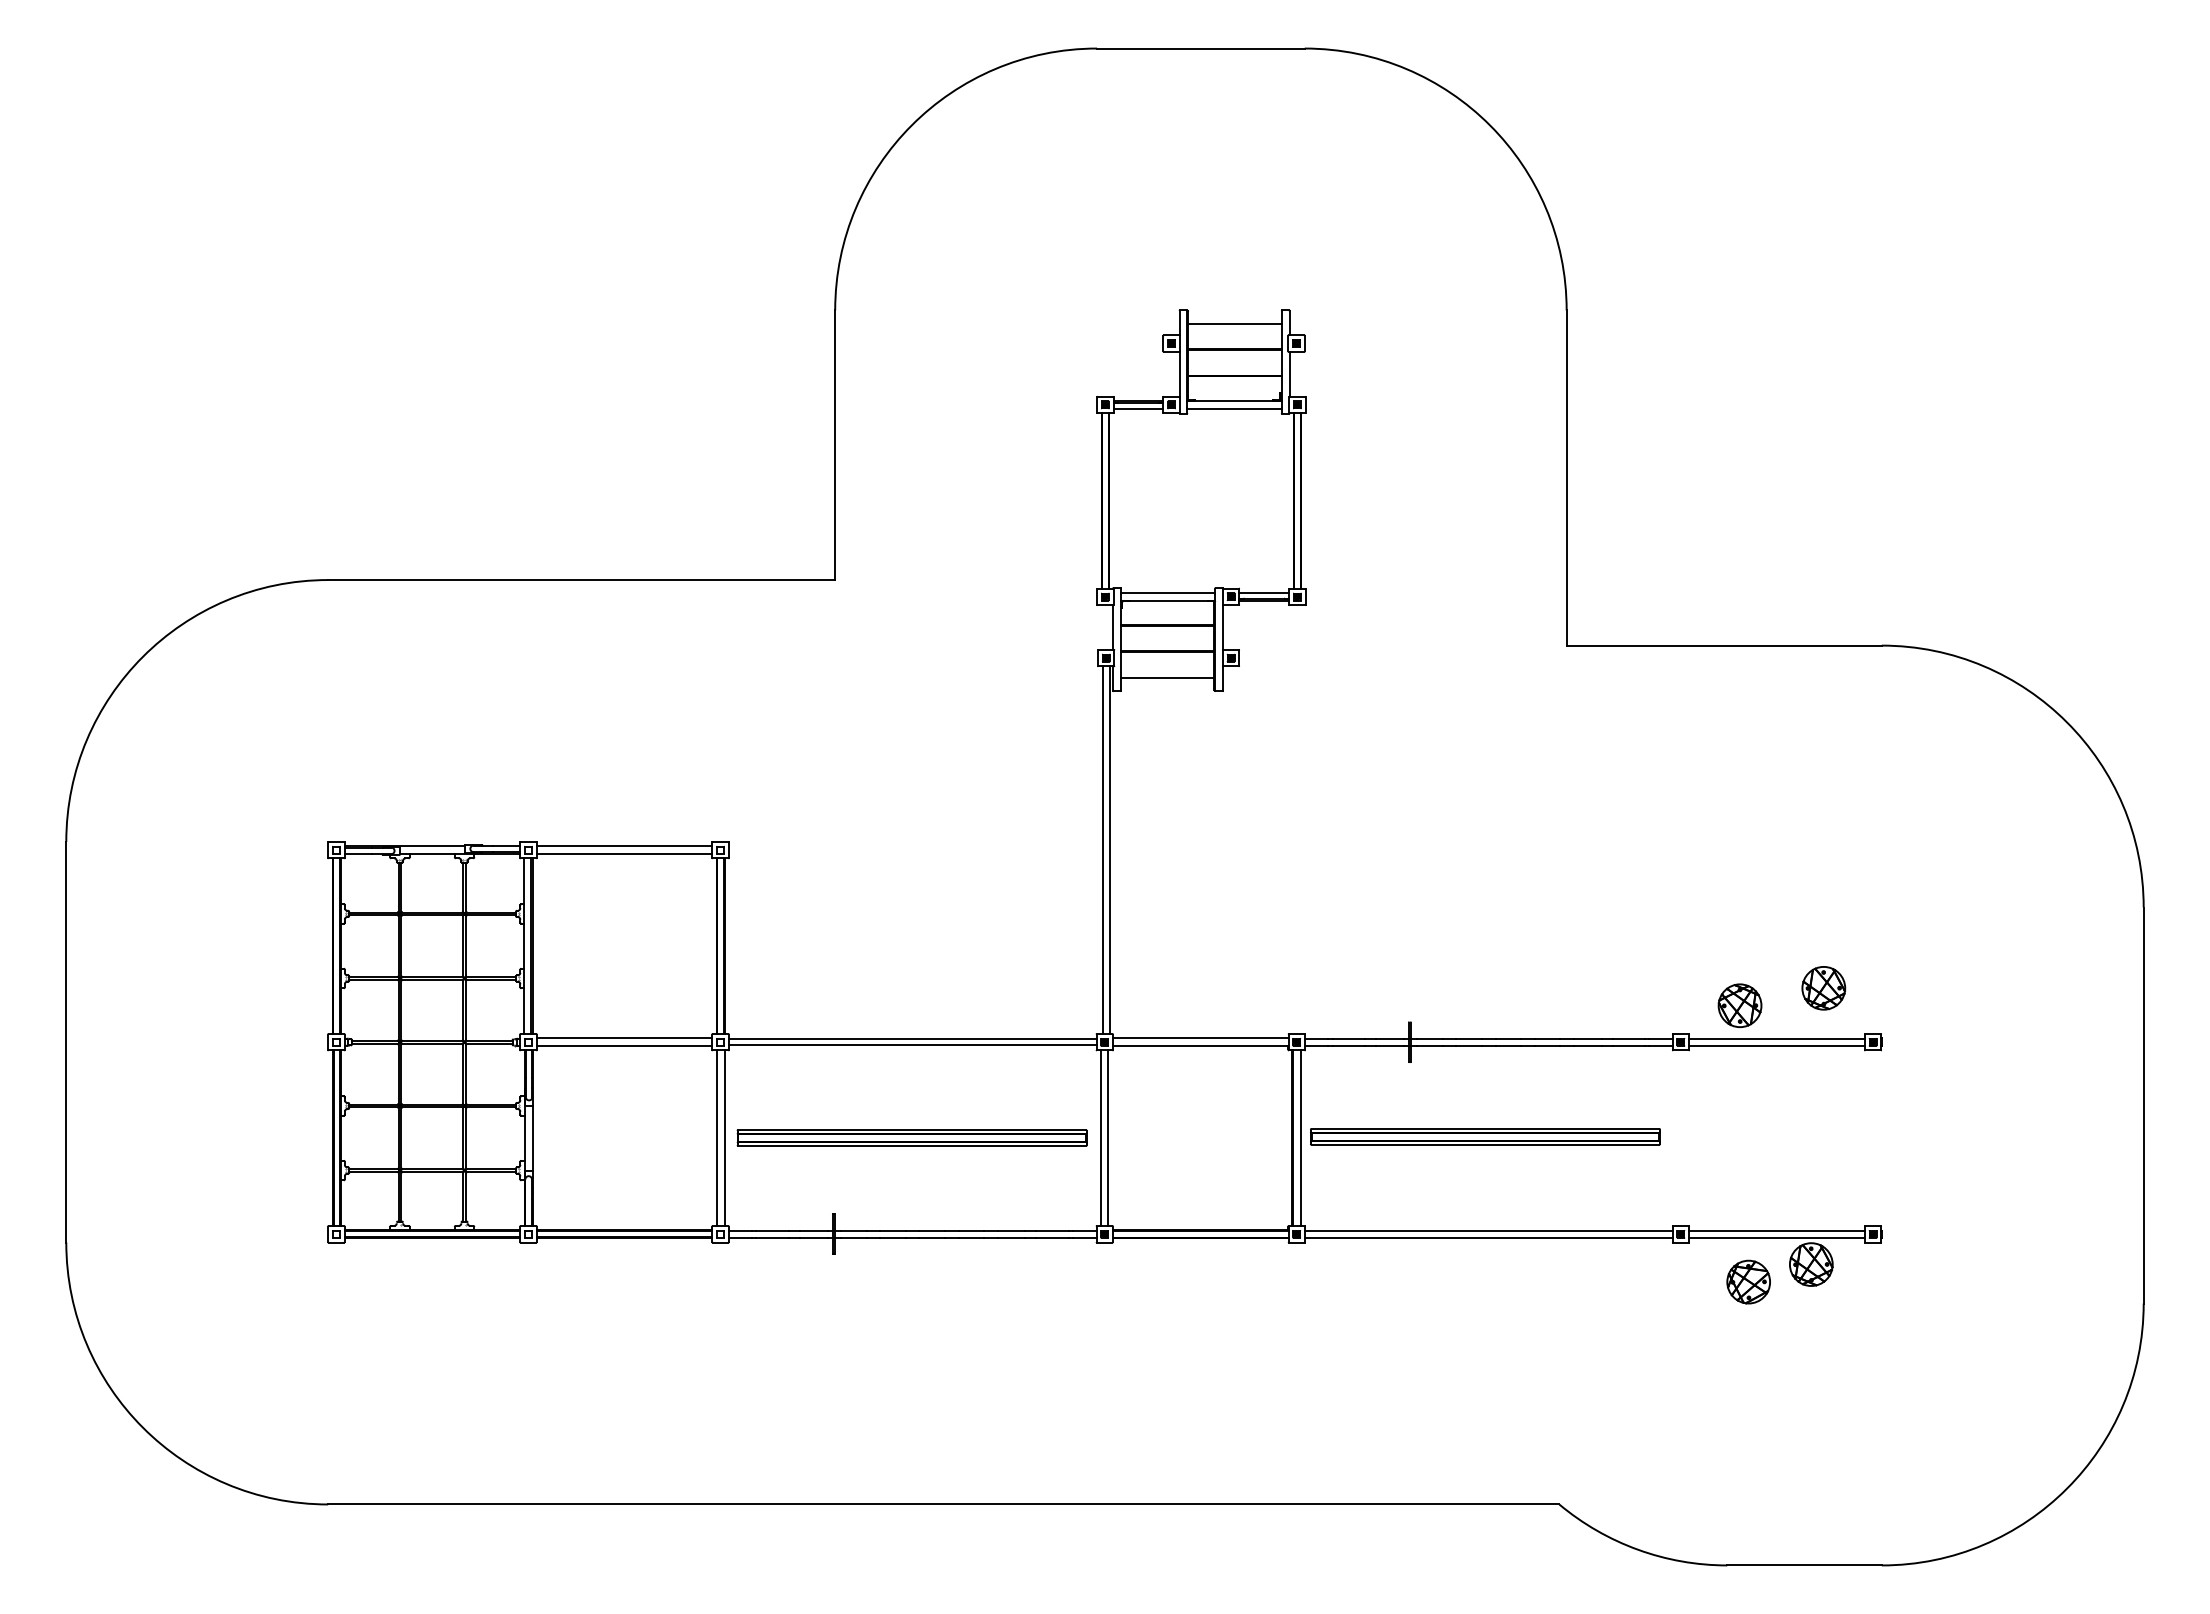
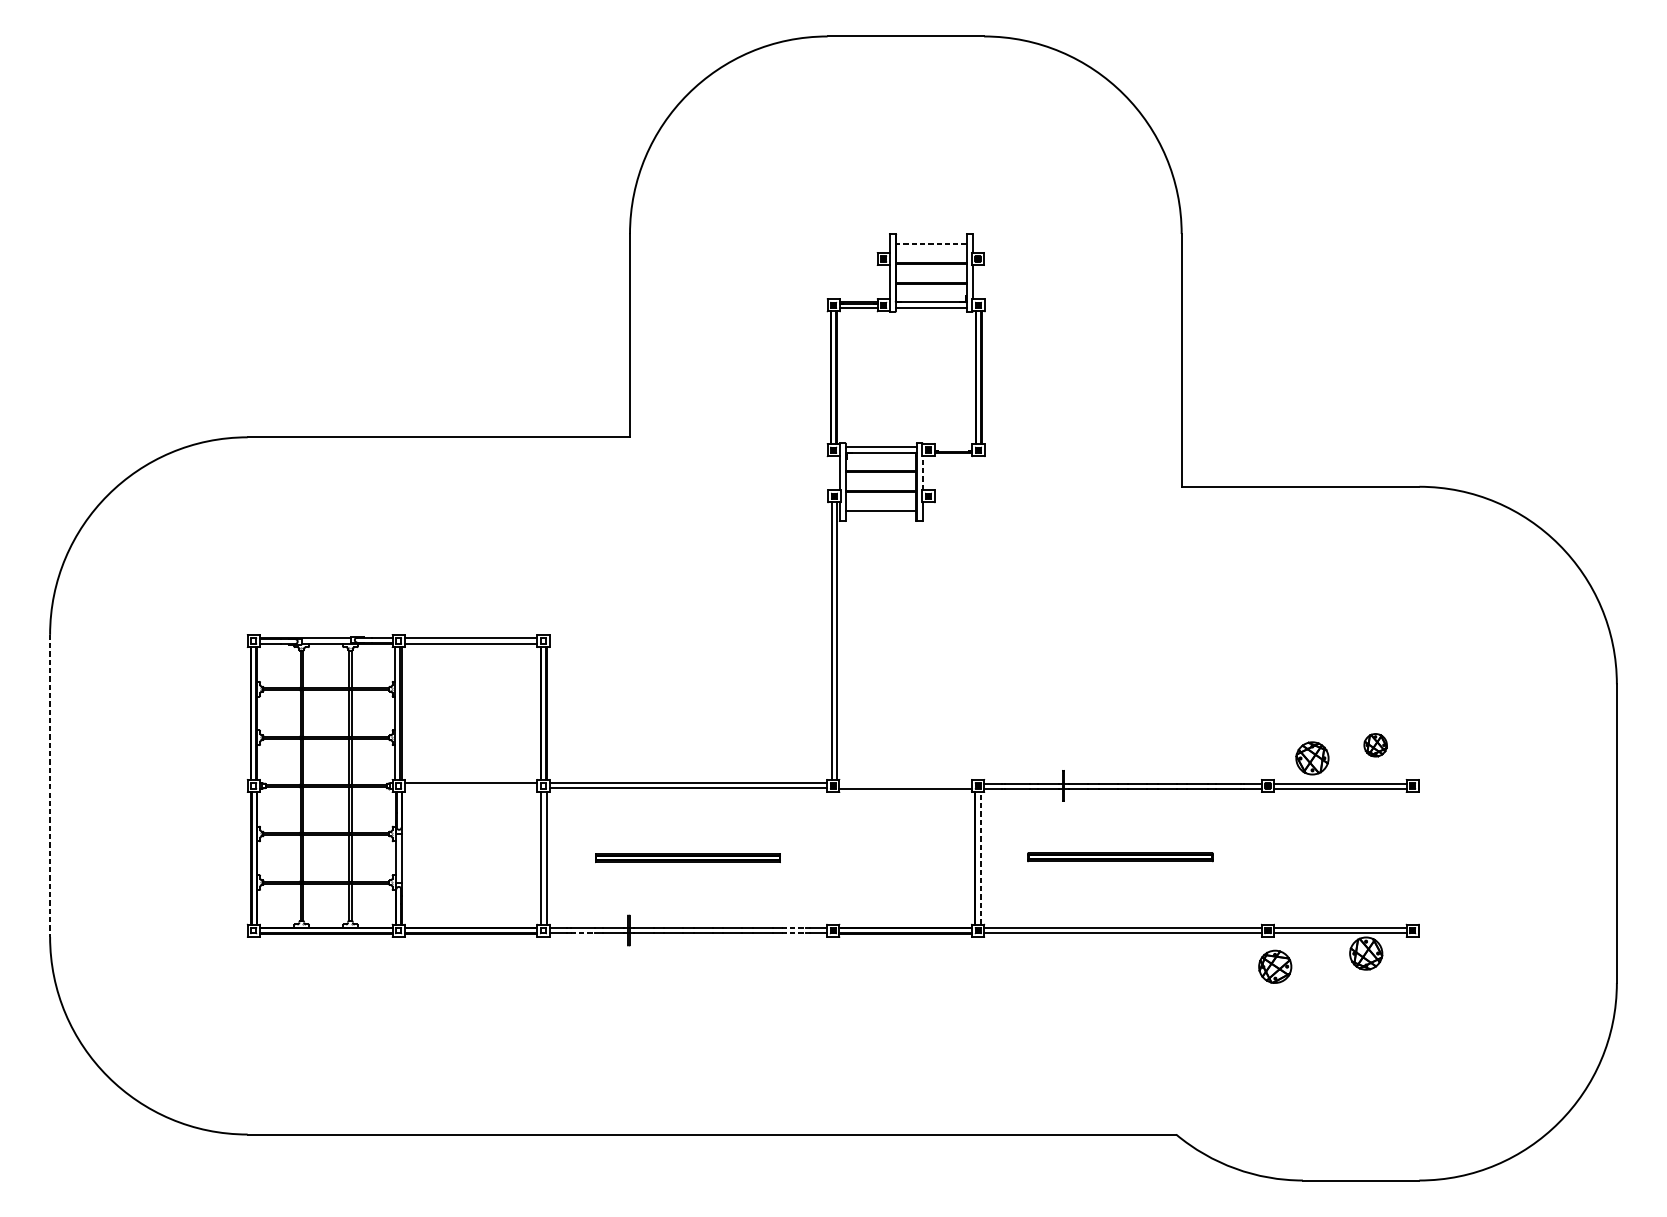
line: (1234, 324) -> (931, 244), solid -> dashed
line: (1264, 592) -> (953, 446), removed
line: (1223, 626) -> (922, 472), solid -> dashed
part: (1823, 988) -> (1375, 745), size x0.7
line: (1200, 1038) -> (905, 783), removed
line: (66, 1042) -> (50, 786), solid -> dashed
line: (624, 1046) -> (471, 789), removed
part: (1485, 1136) -> (1120, 857), size x0.7
part: (911, 1137) -> (687, 857), size x0.7
line: (1100, 1138) -> (830, 858), removed
line: (1108, 1138) -> (836, 858), removed
line: (1300, 1138) -> (980, 858), solid -> dashed
line: (1053, 1231) -> (794, 928), solid -> dashed
line: (773, 1237) -> (583, 933), solid -> dashed
line: (1053, 1237) -> (794, 933), solid -> dashed
part: (1748, 1281) -> (1275, 966), moved

